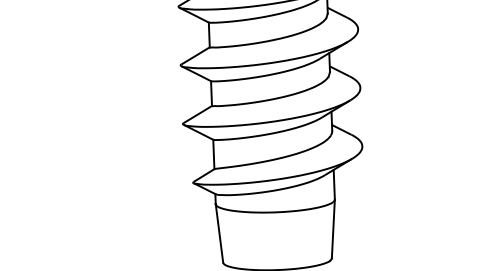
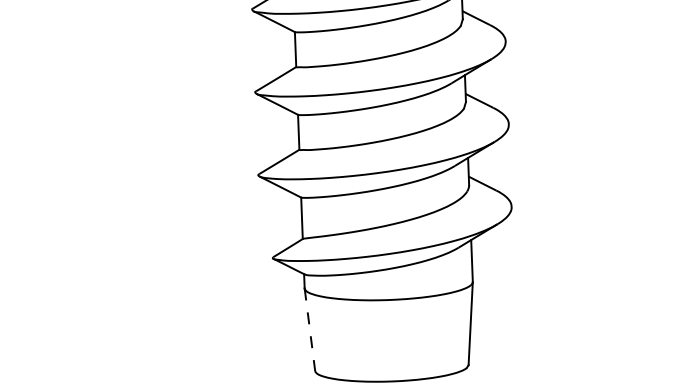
line: (219, 233) -> (309, 329), solid -> dashed

